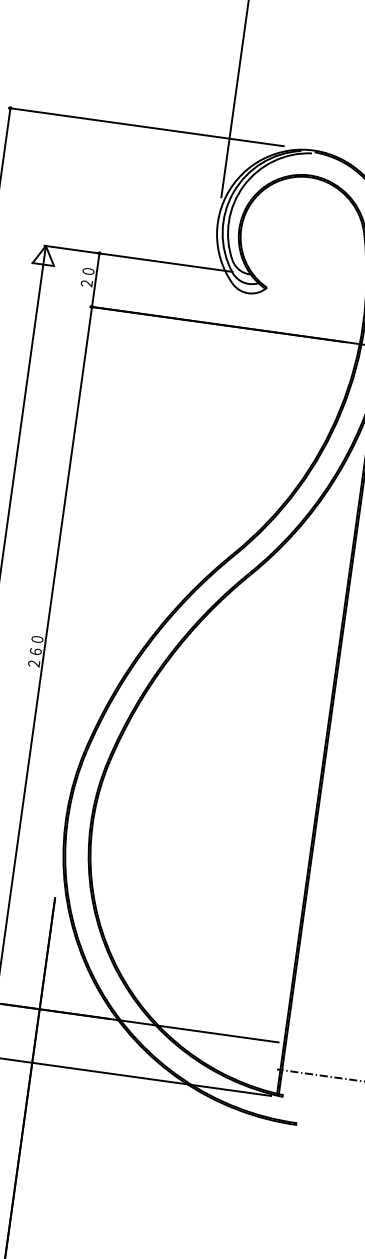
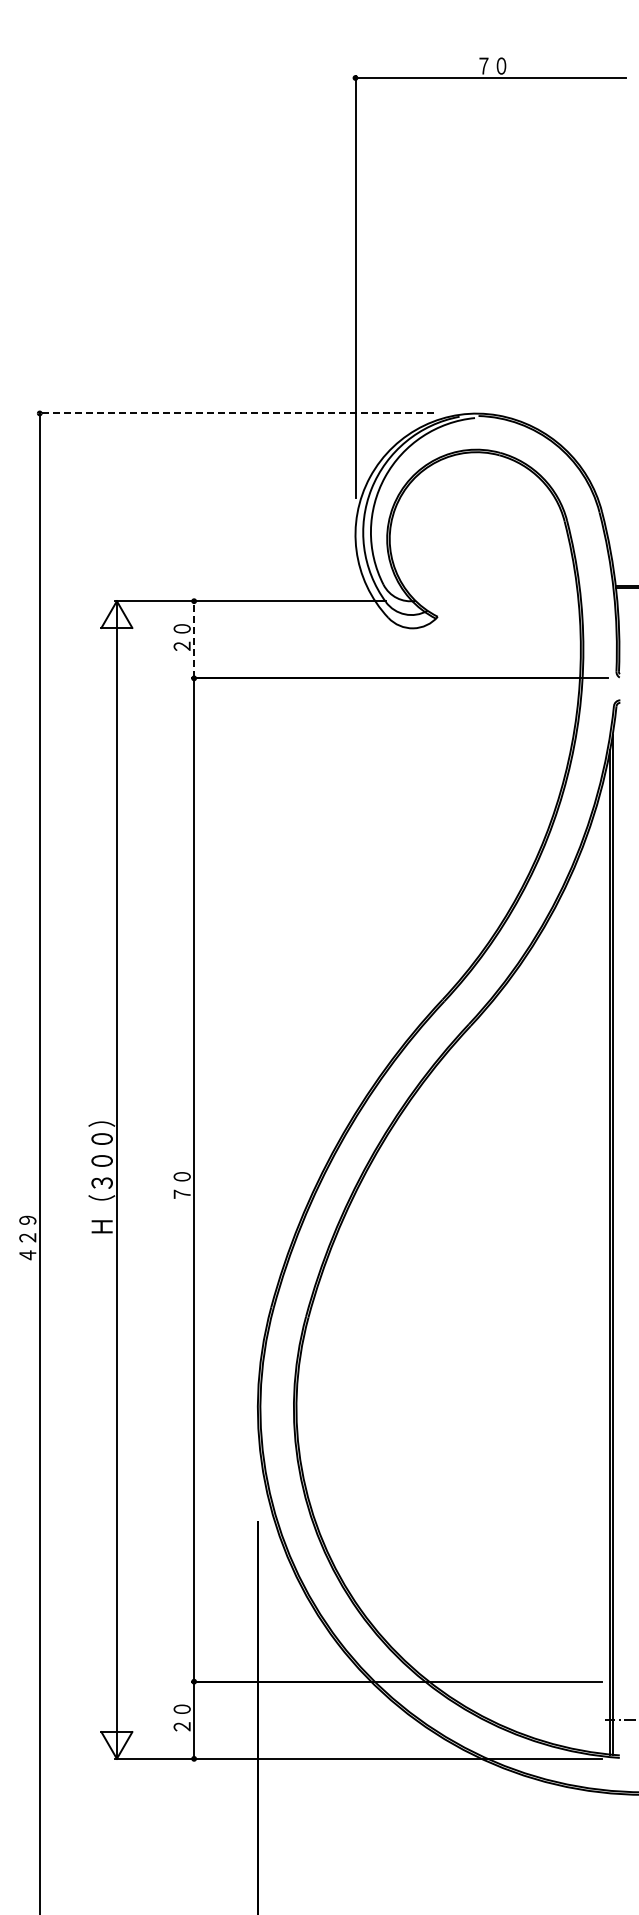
line: (146, 127) -> (235, 413), solid -> dashed
line: (96, 280) -> (194, 639), solid -> dashed
text: (35, 651) -> (181, 1176), ２６０ -> ７０

